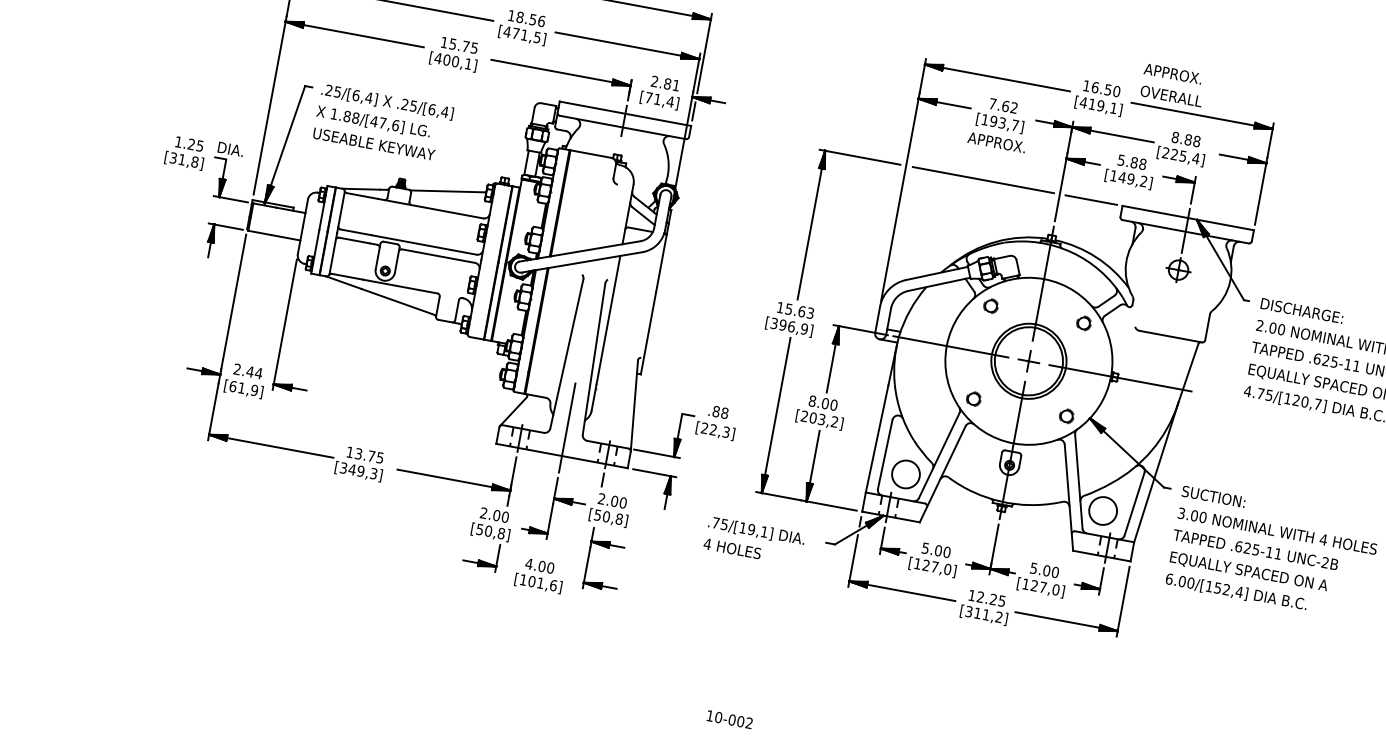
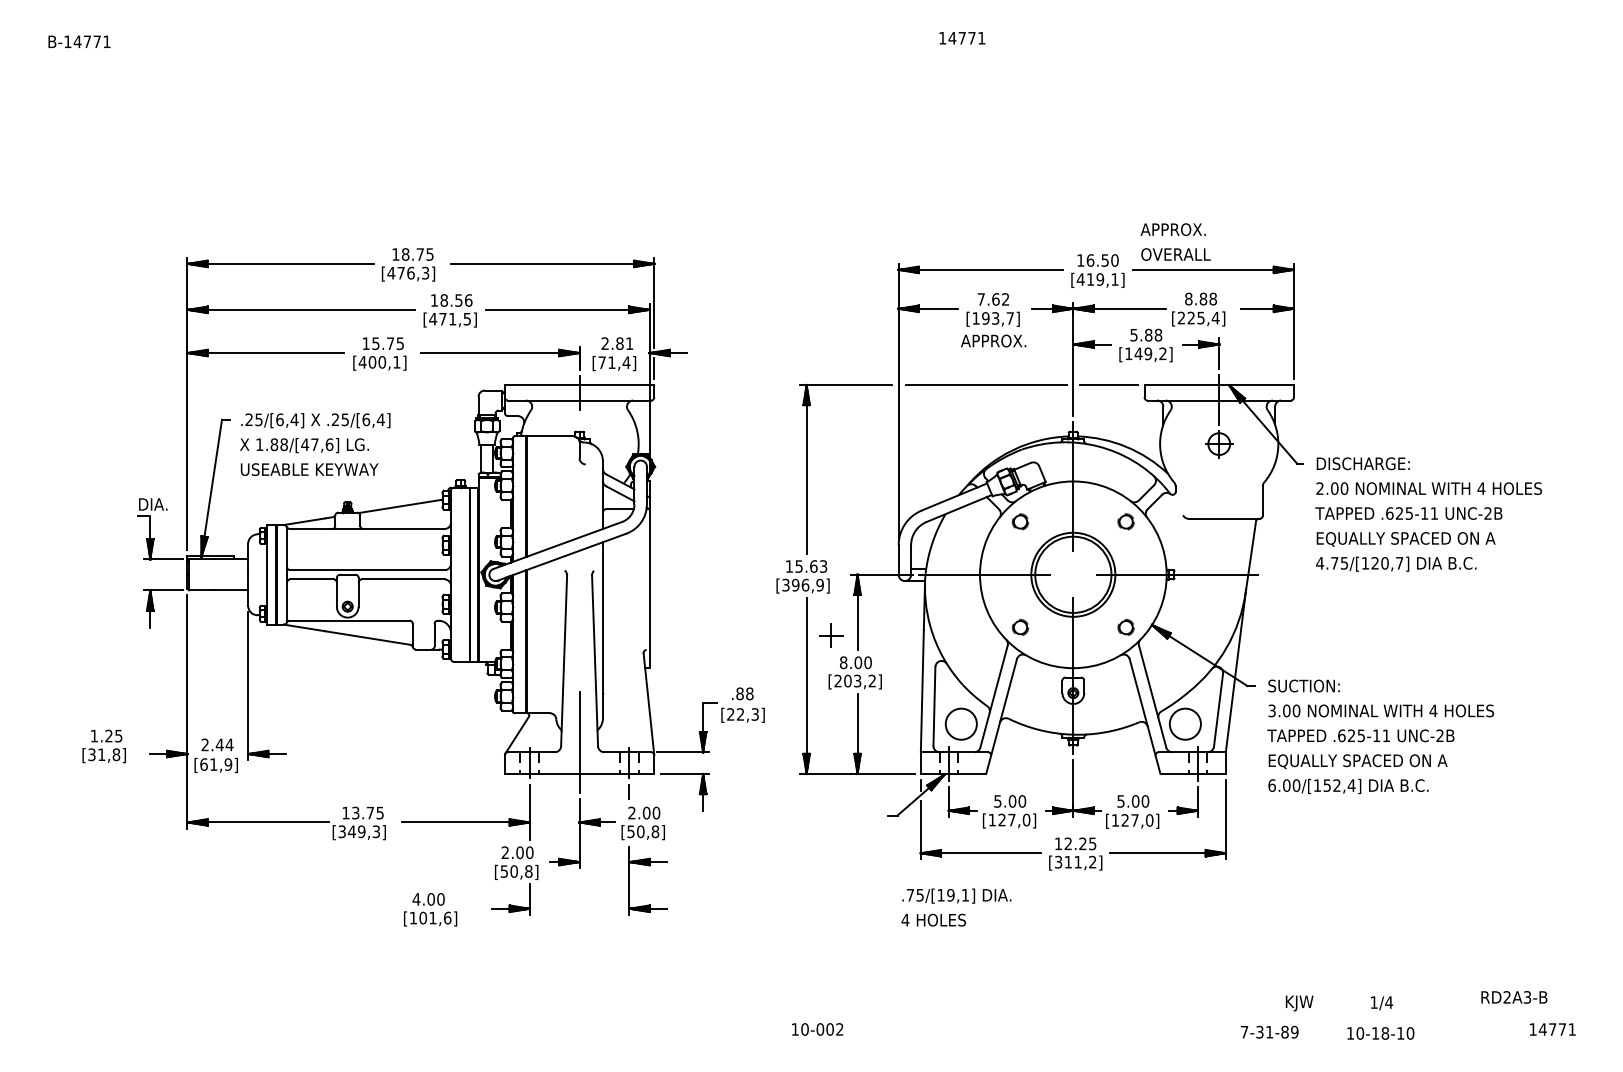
text: (184, 152) -> (103, 746), moved
part: (1029, 361) -> (831, 635), moved
text: (754, 541) -> (956, 907), moved
text: (539, 575) -> (430, 909), moved

